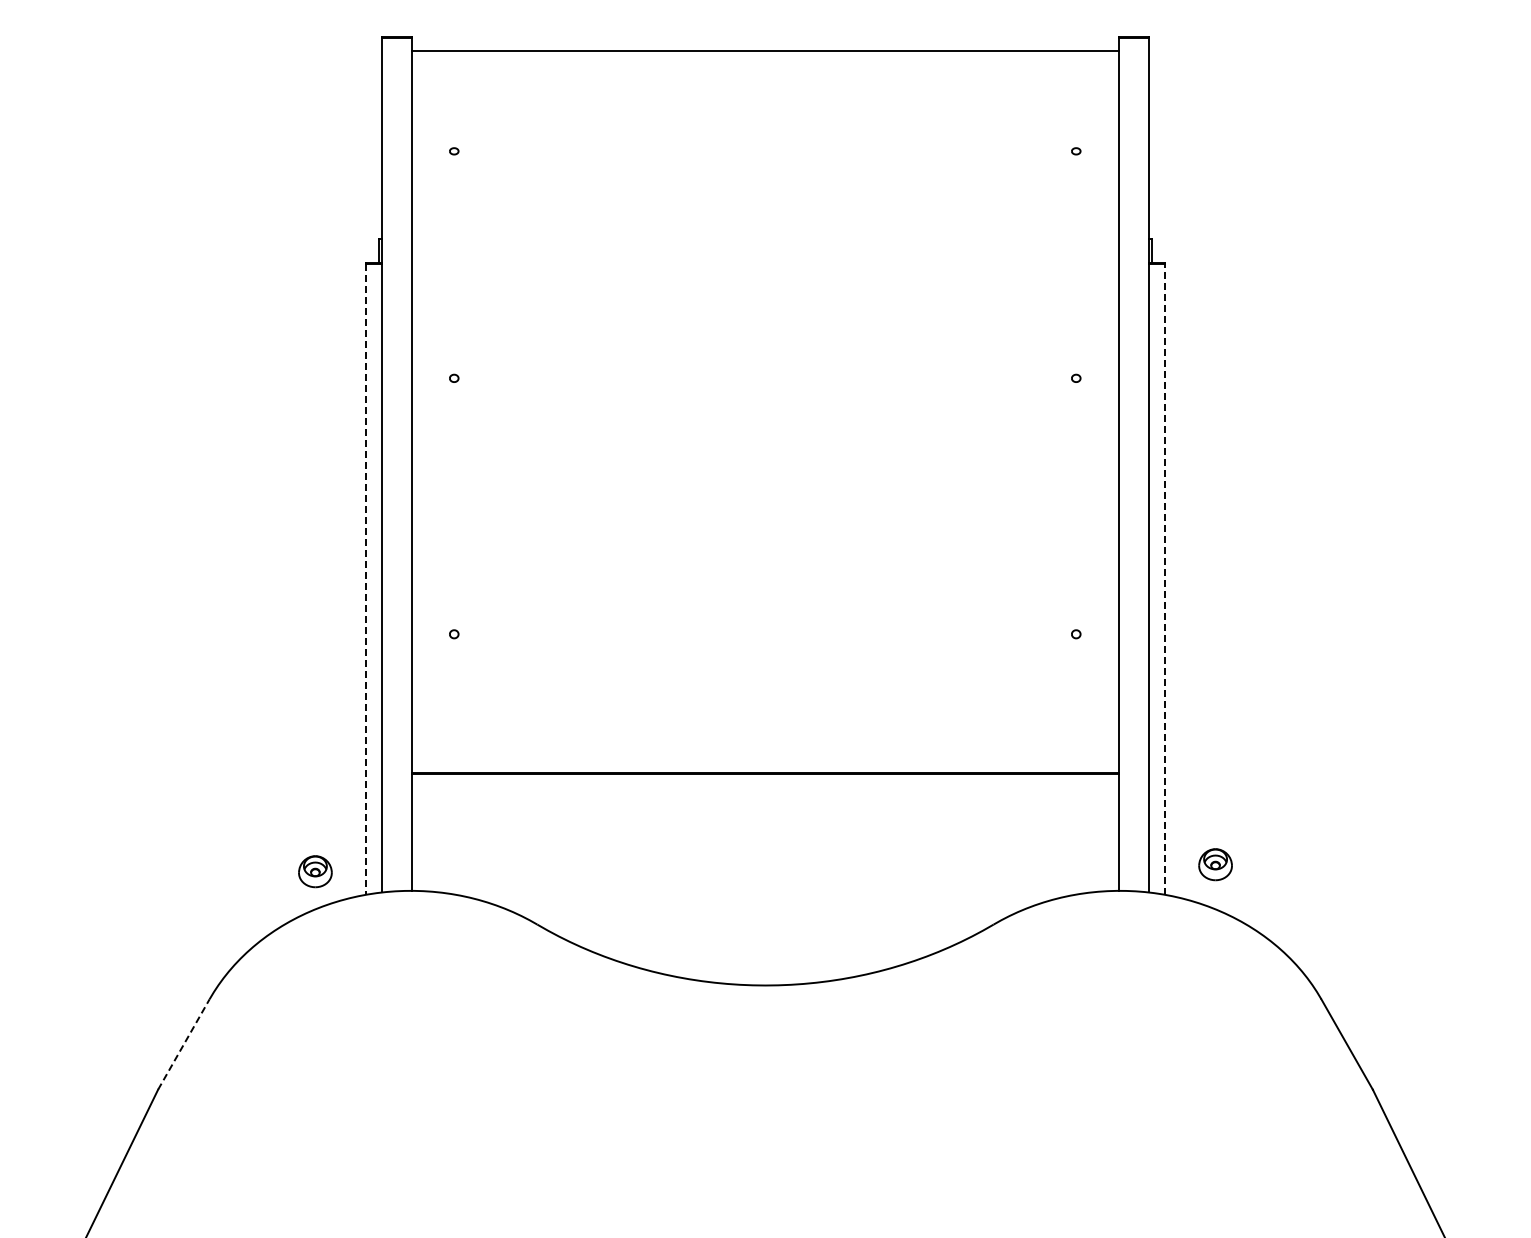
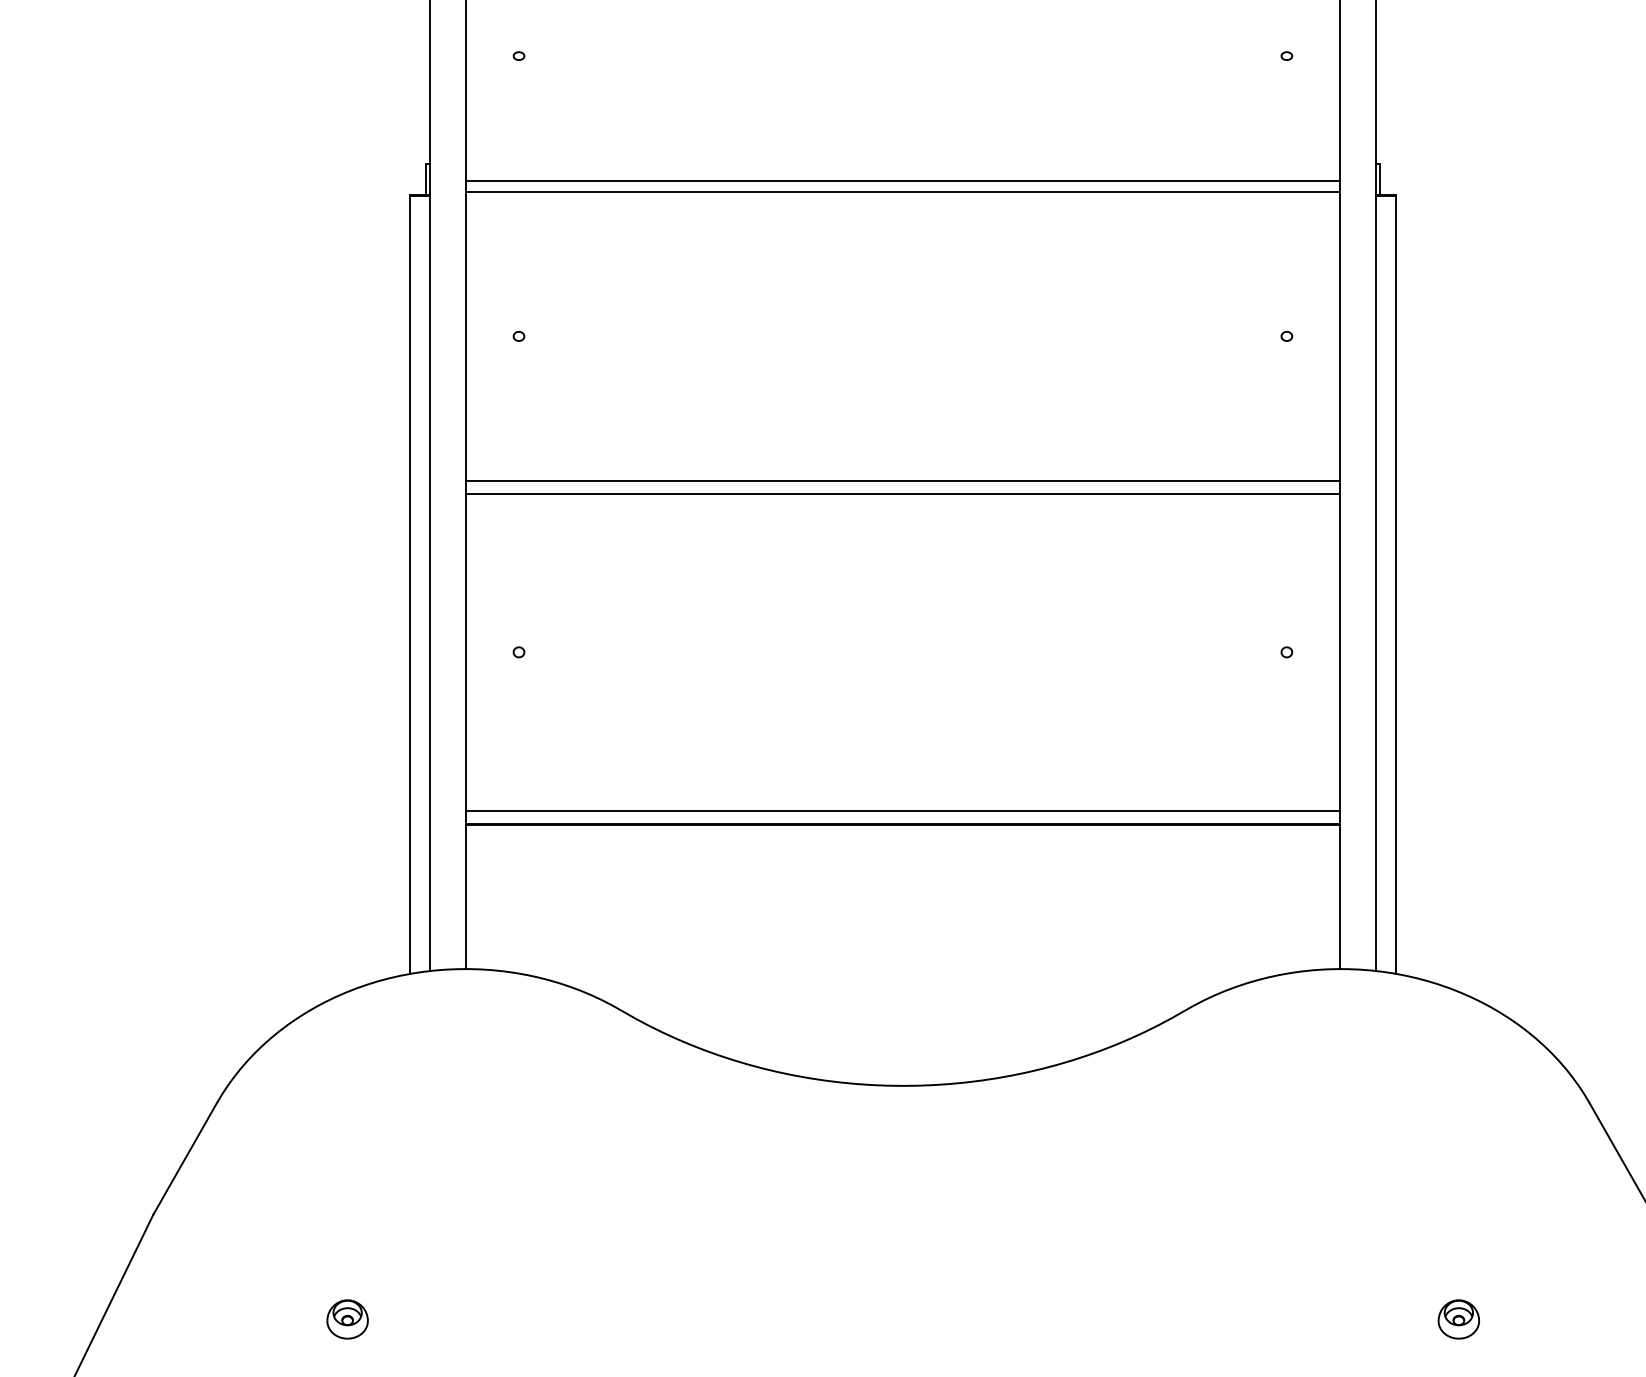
line: (764, 252) -> (902, 181), added
line: (764, 261) -> (902, 192), added
line: (764, 495) -> (902, 480), added
line: (764, 505) -> (902, 493), added
line: (1164, 579) -> (1395, 584), dashed -> solid
line: (365, 580) -> (409, 585), dashed -> solid
line: (764, 762) -> (902, 810), added
part: (1215, 864) -> (1458, 1319), moved
part: (315, 871) -> (347, 1319), moved
line: (184, 1044) -> (186, 1158), dashed -> solid

